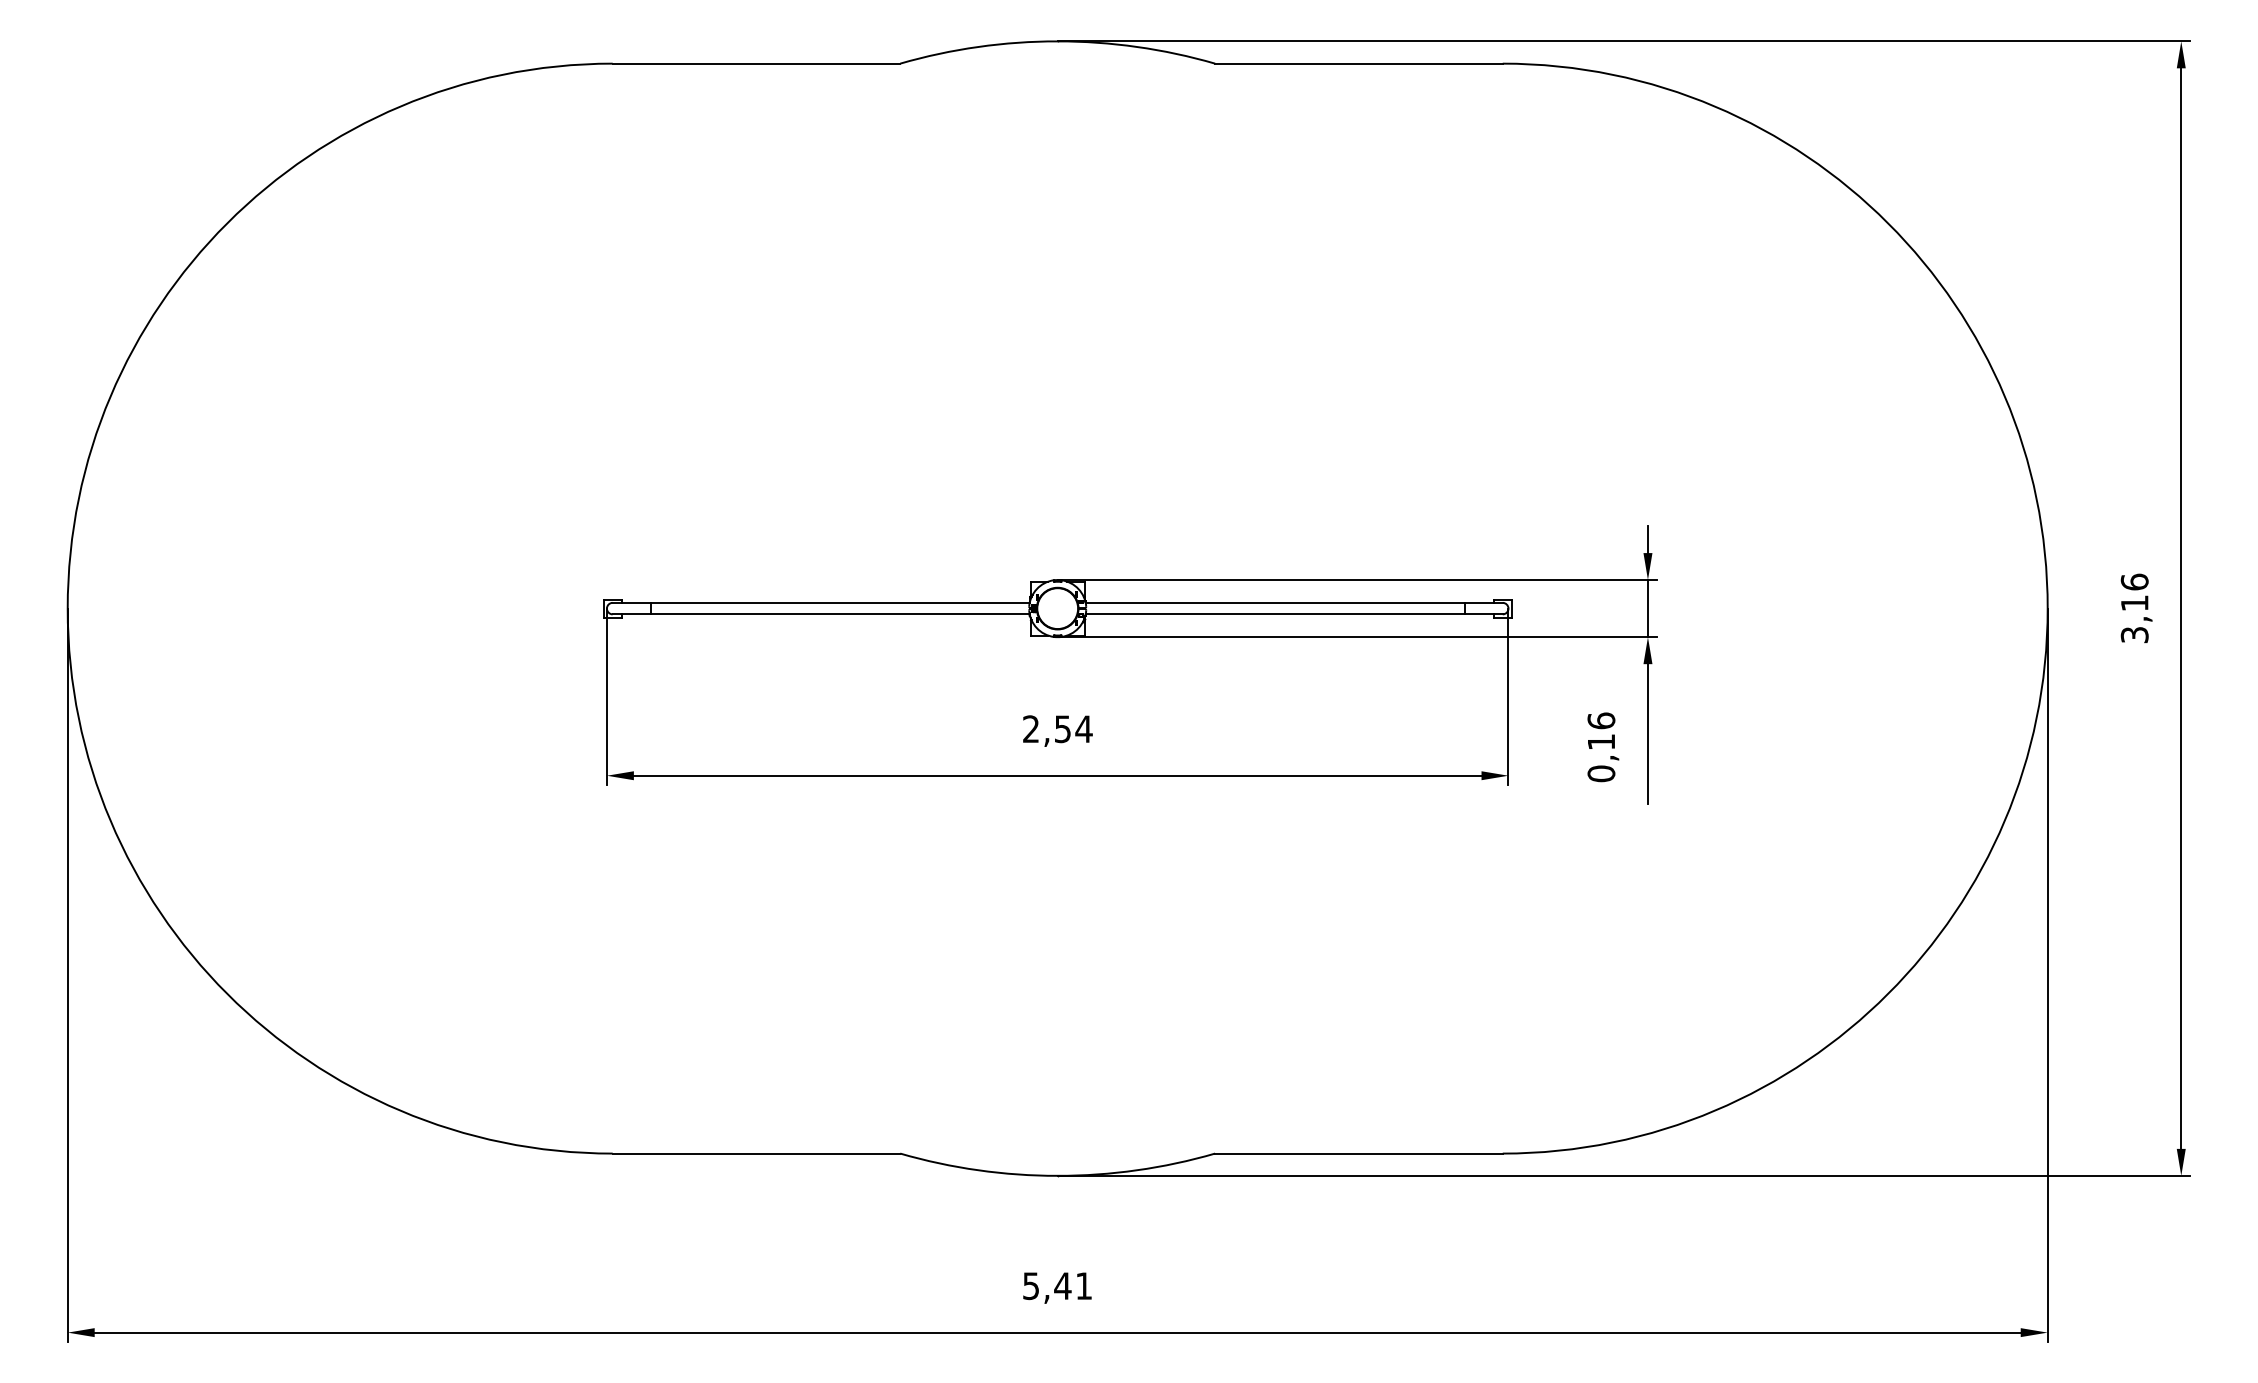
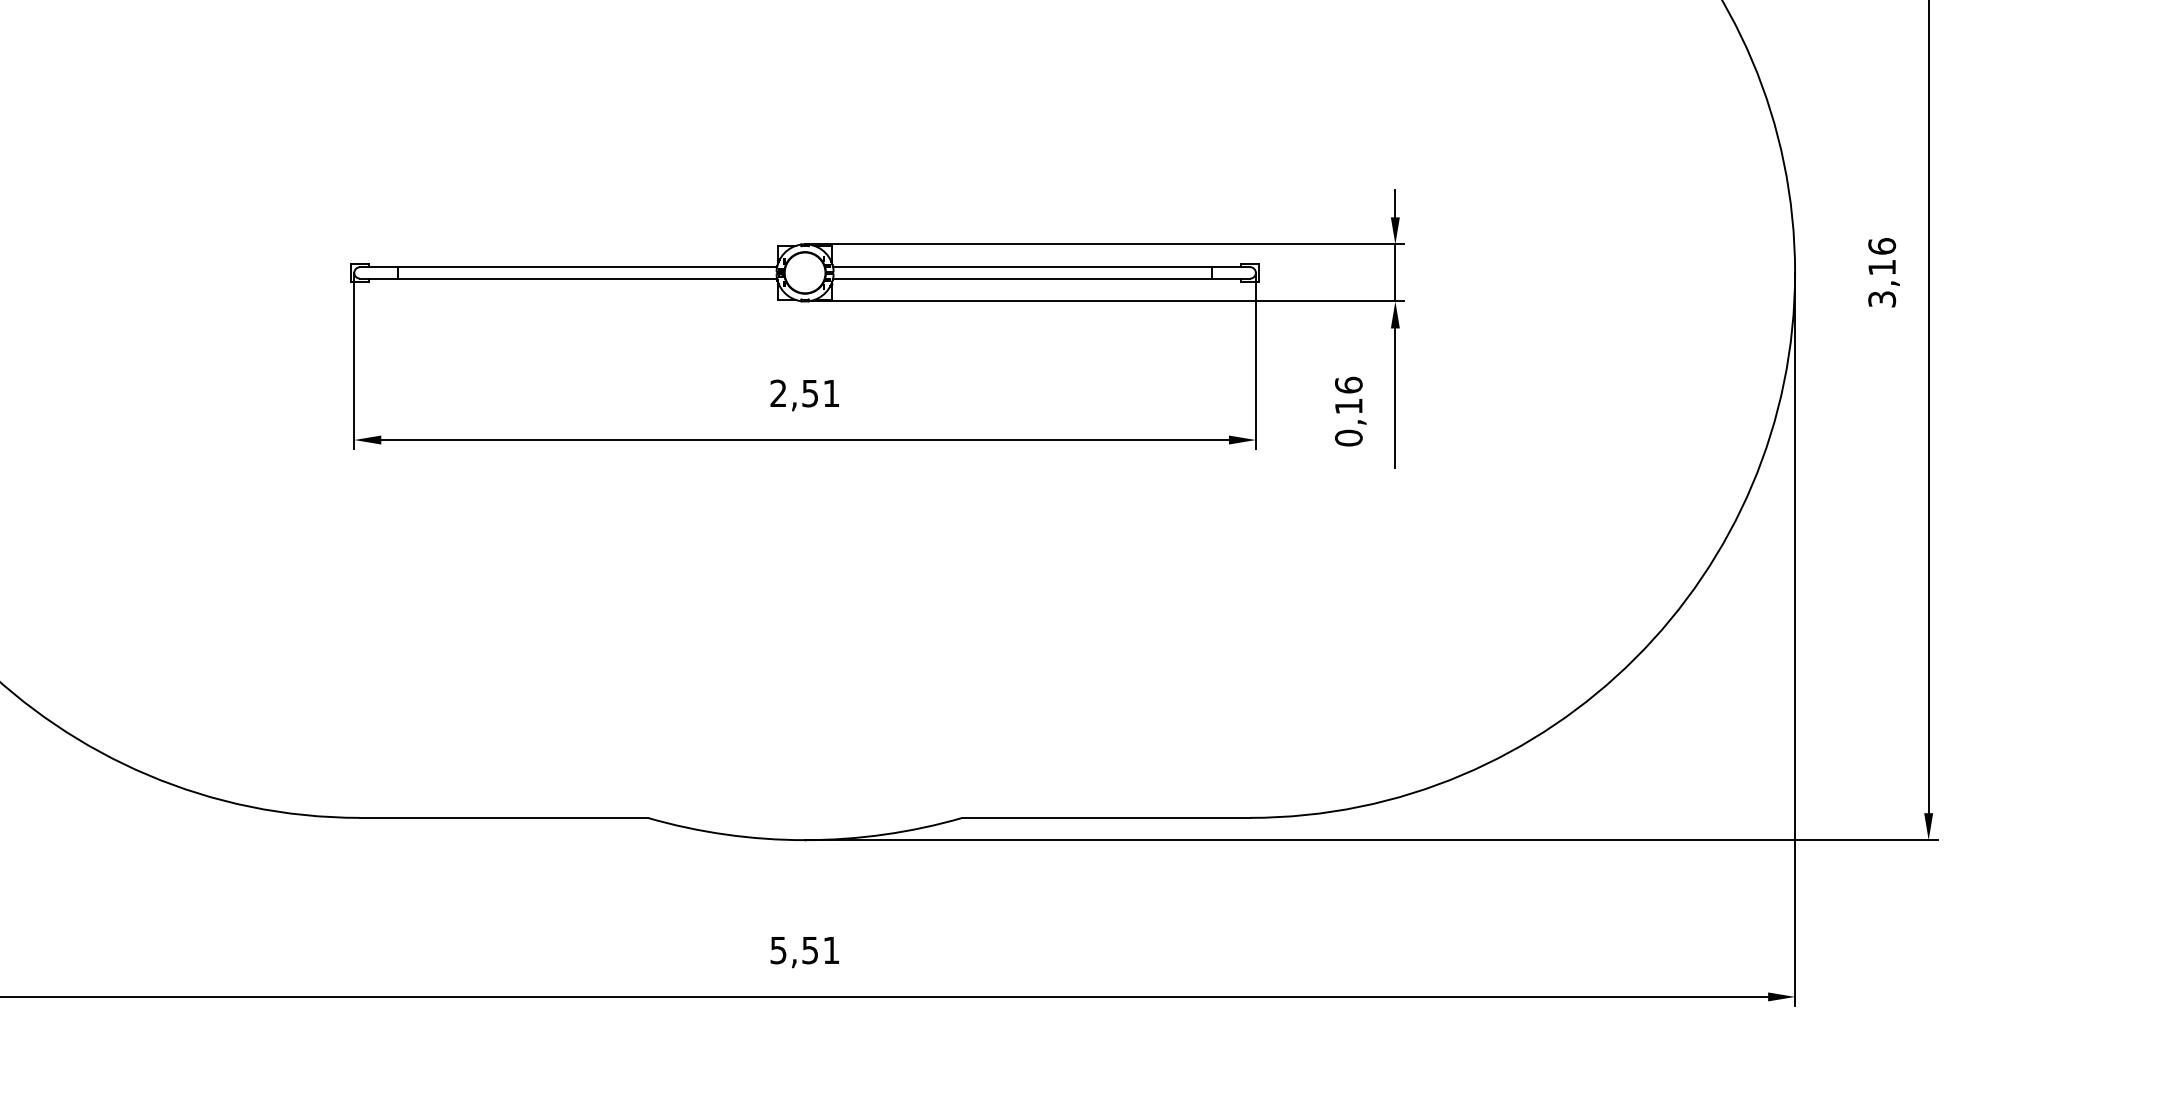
text: (1083, 728) -> (830, 392), 2,54 -> 2,51
text: (1062, 1286) -> (809, 950), 5,41 -> 5,51

